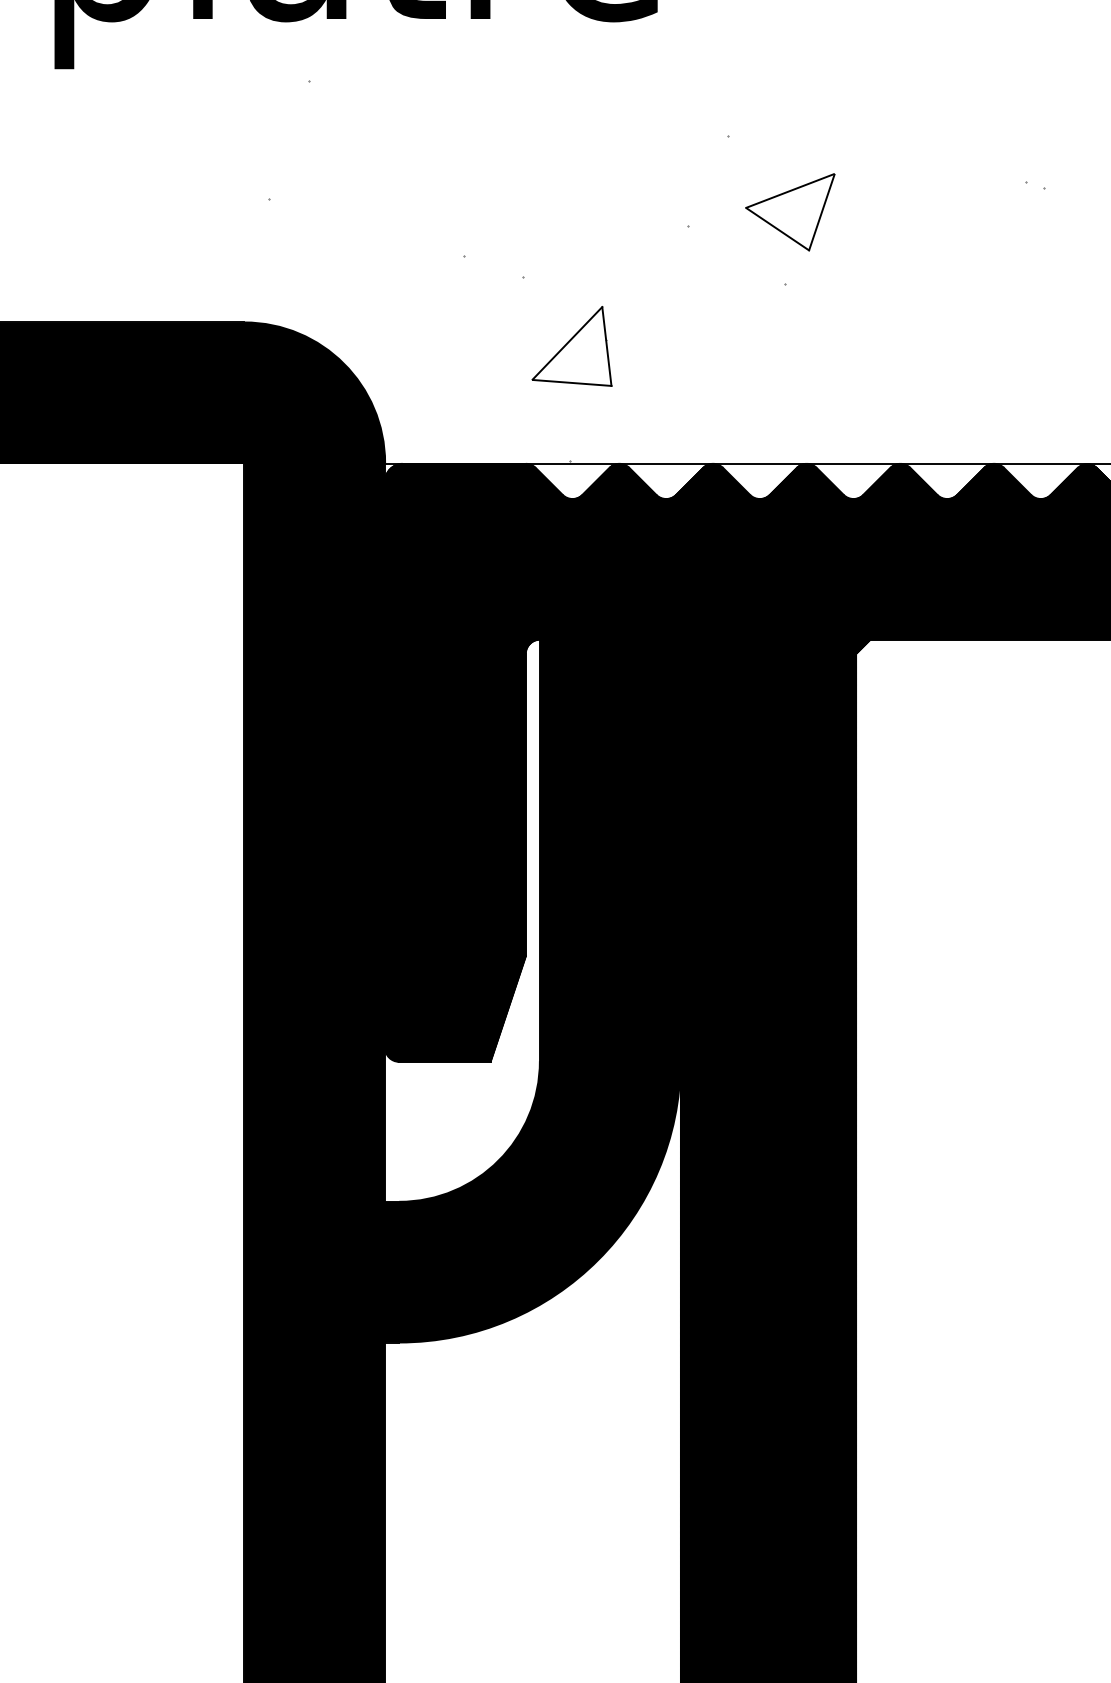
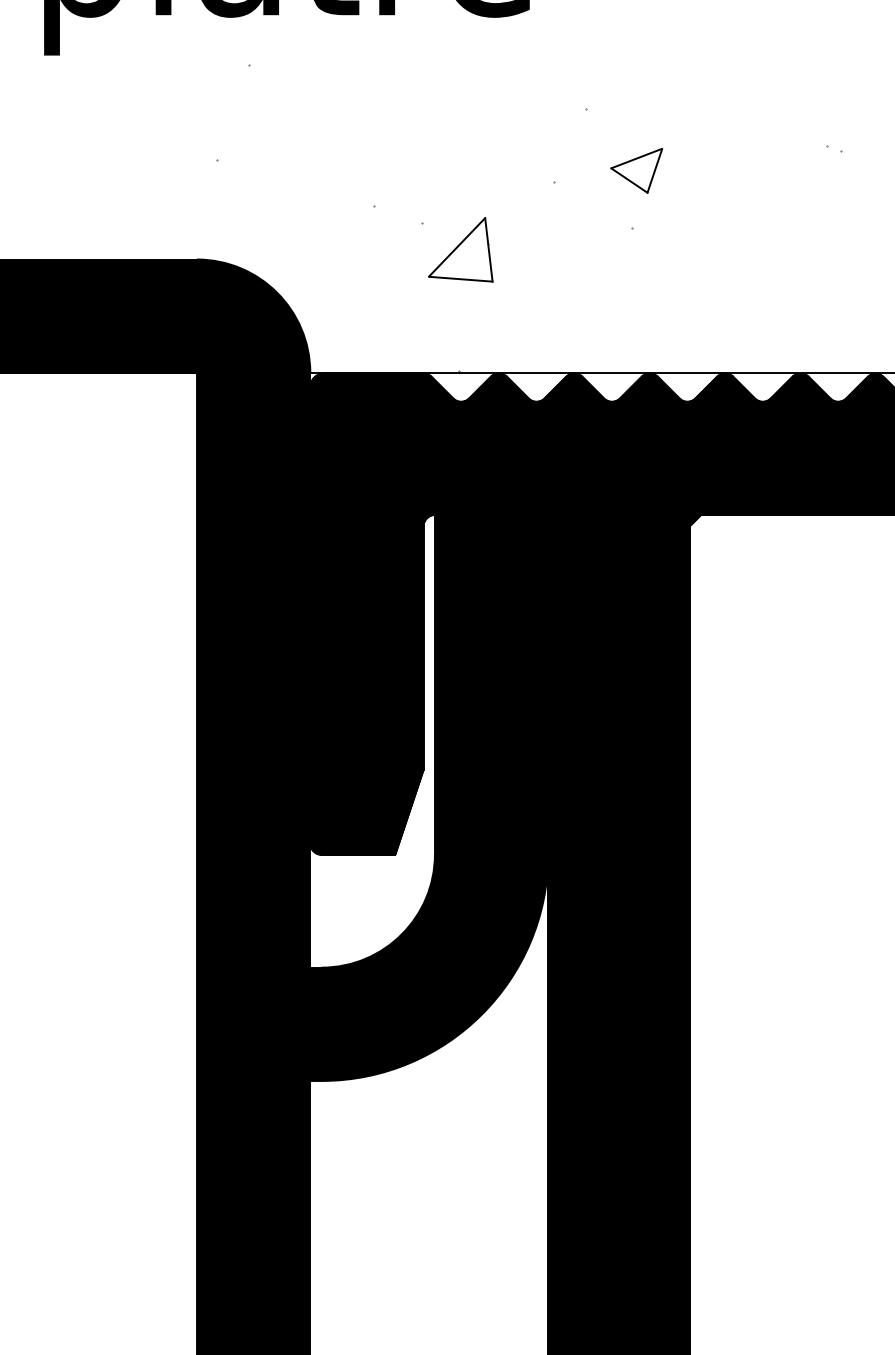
part: (790, 211) -> (636, 170), size x0.71
part: (571, 346) -> (460, 249), moved

